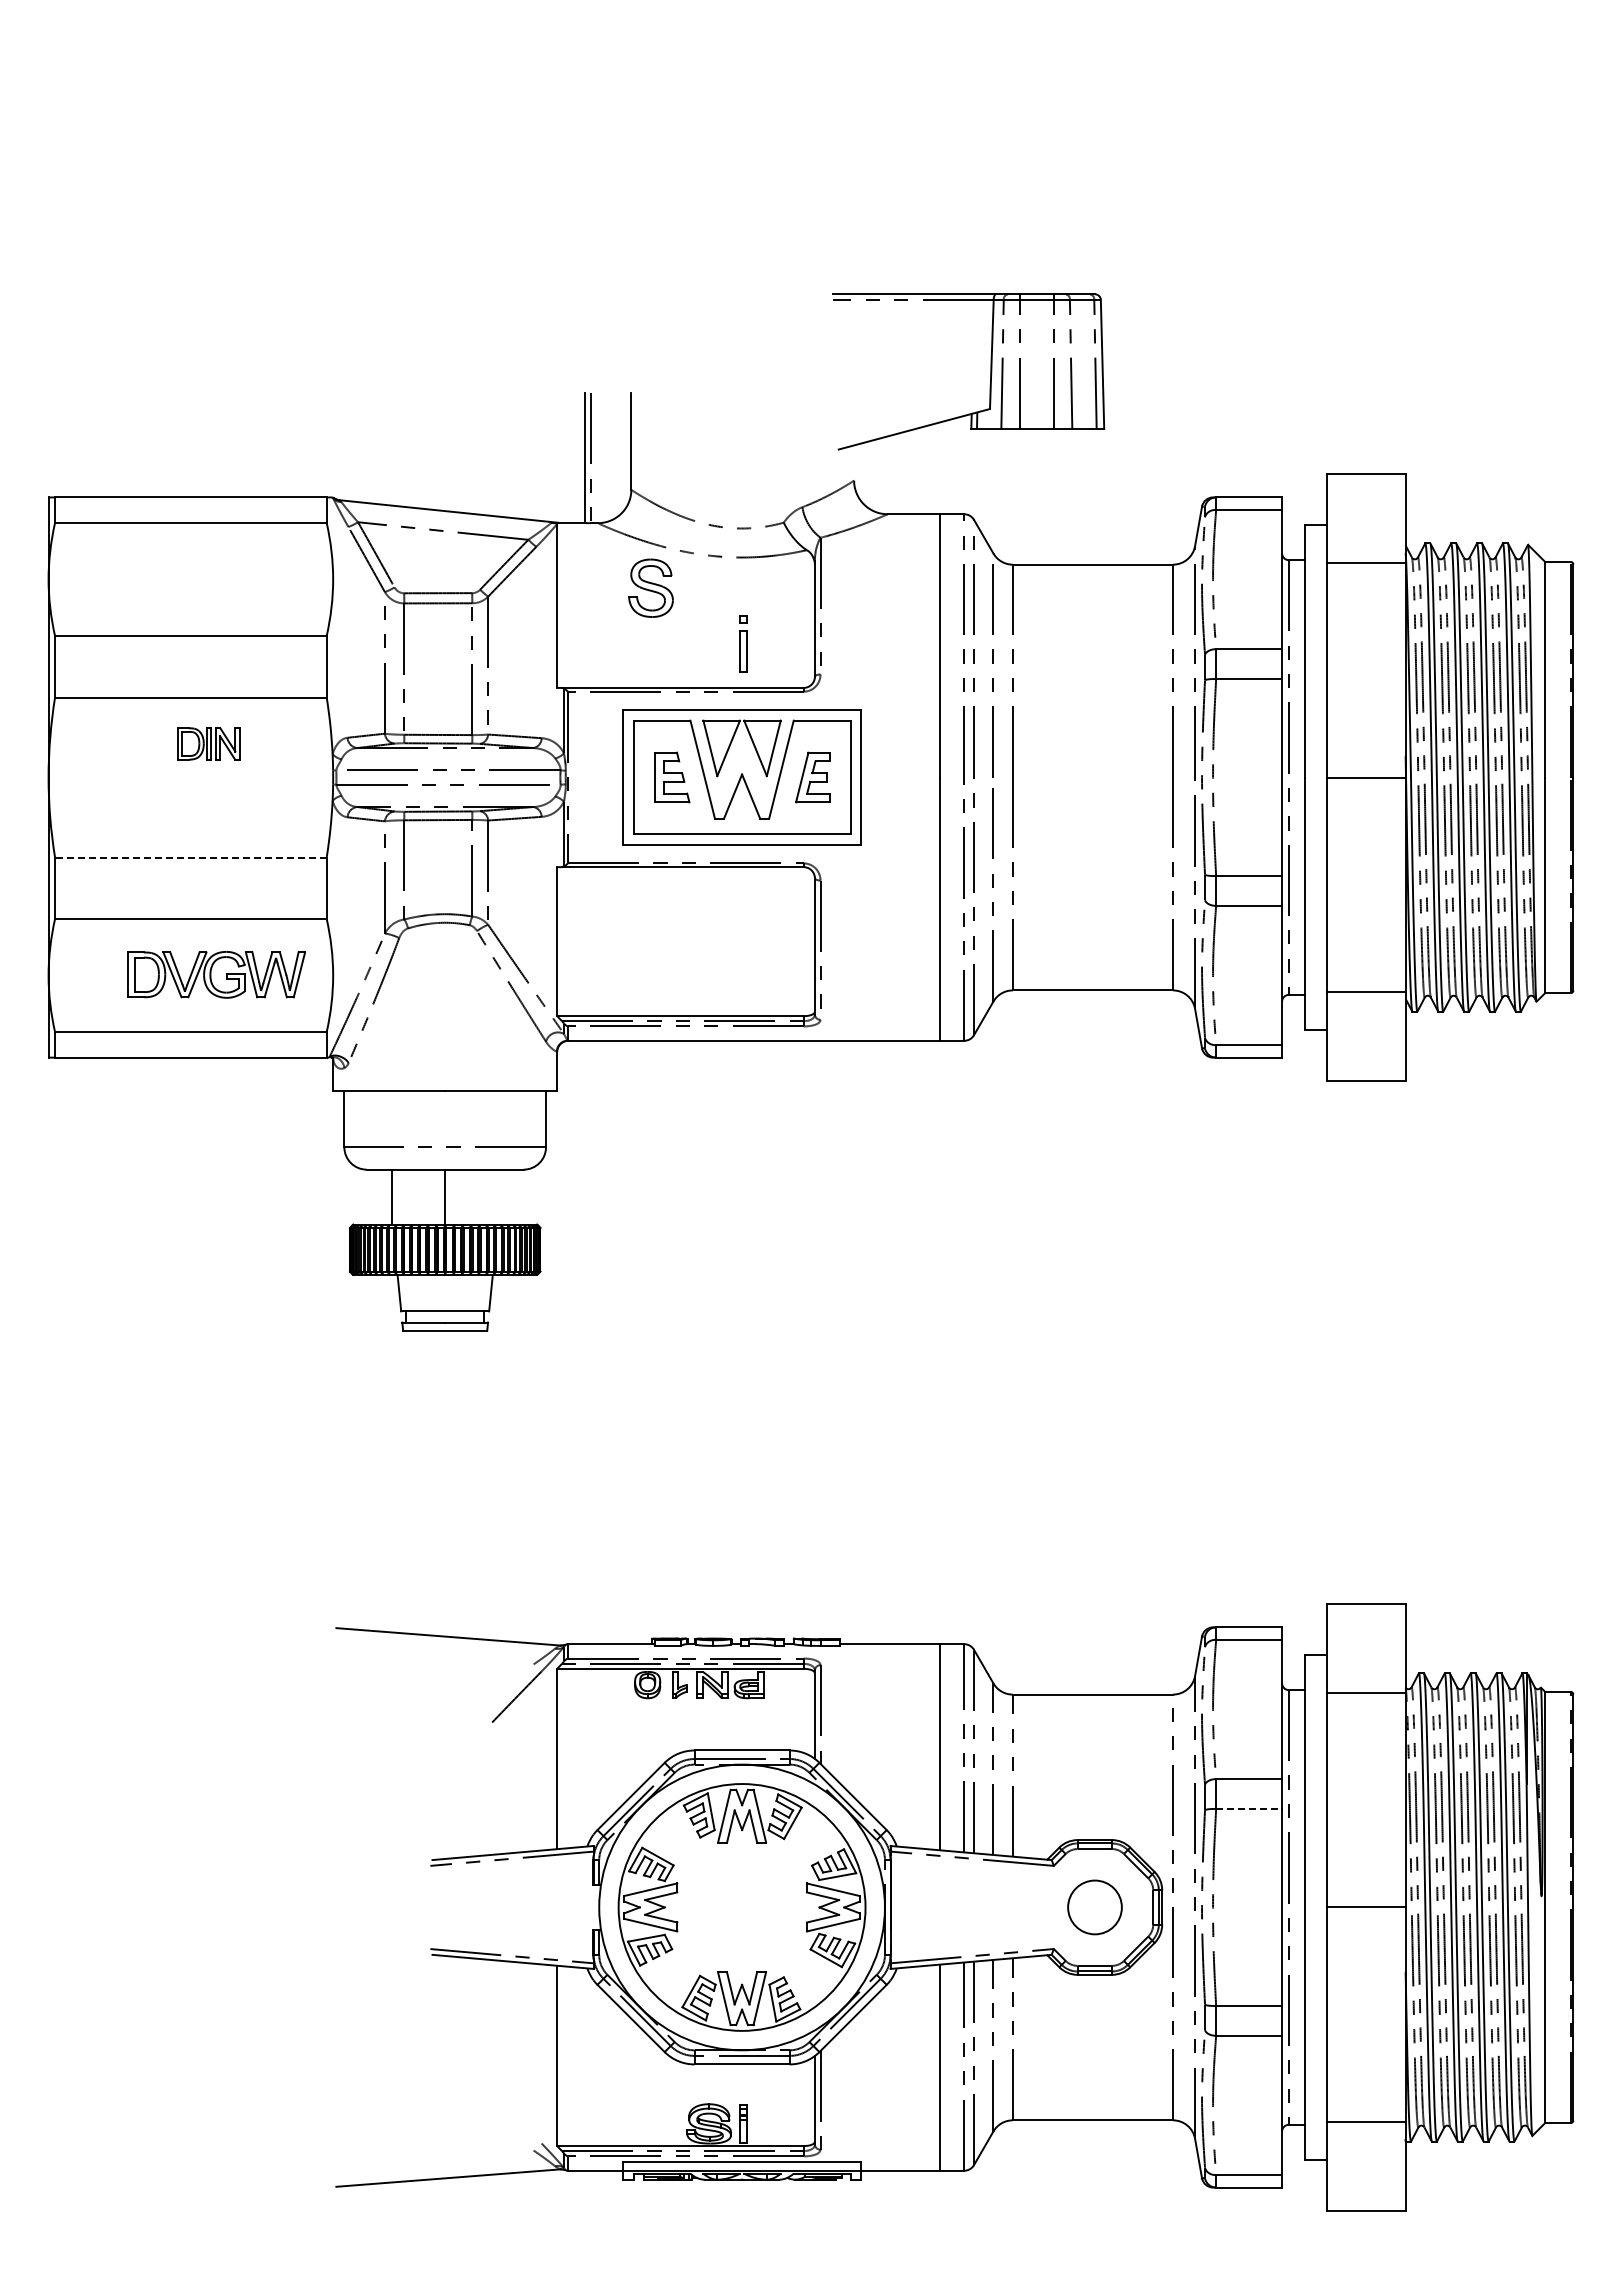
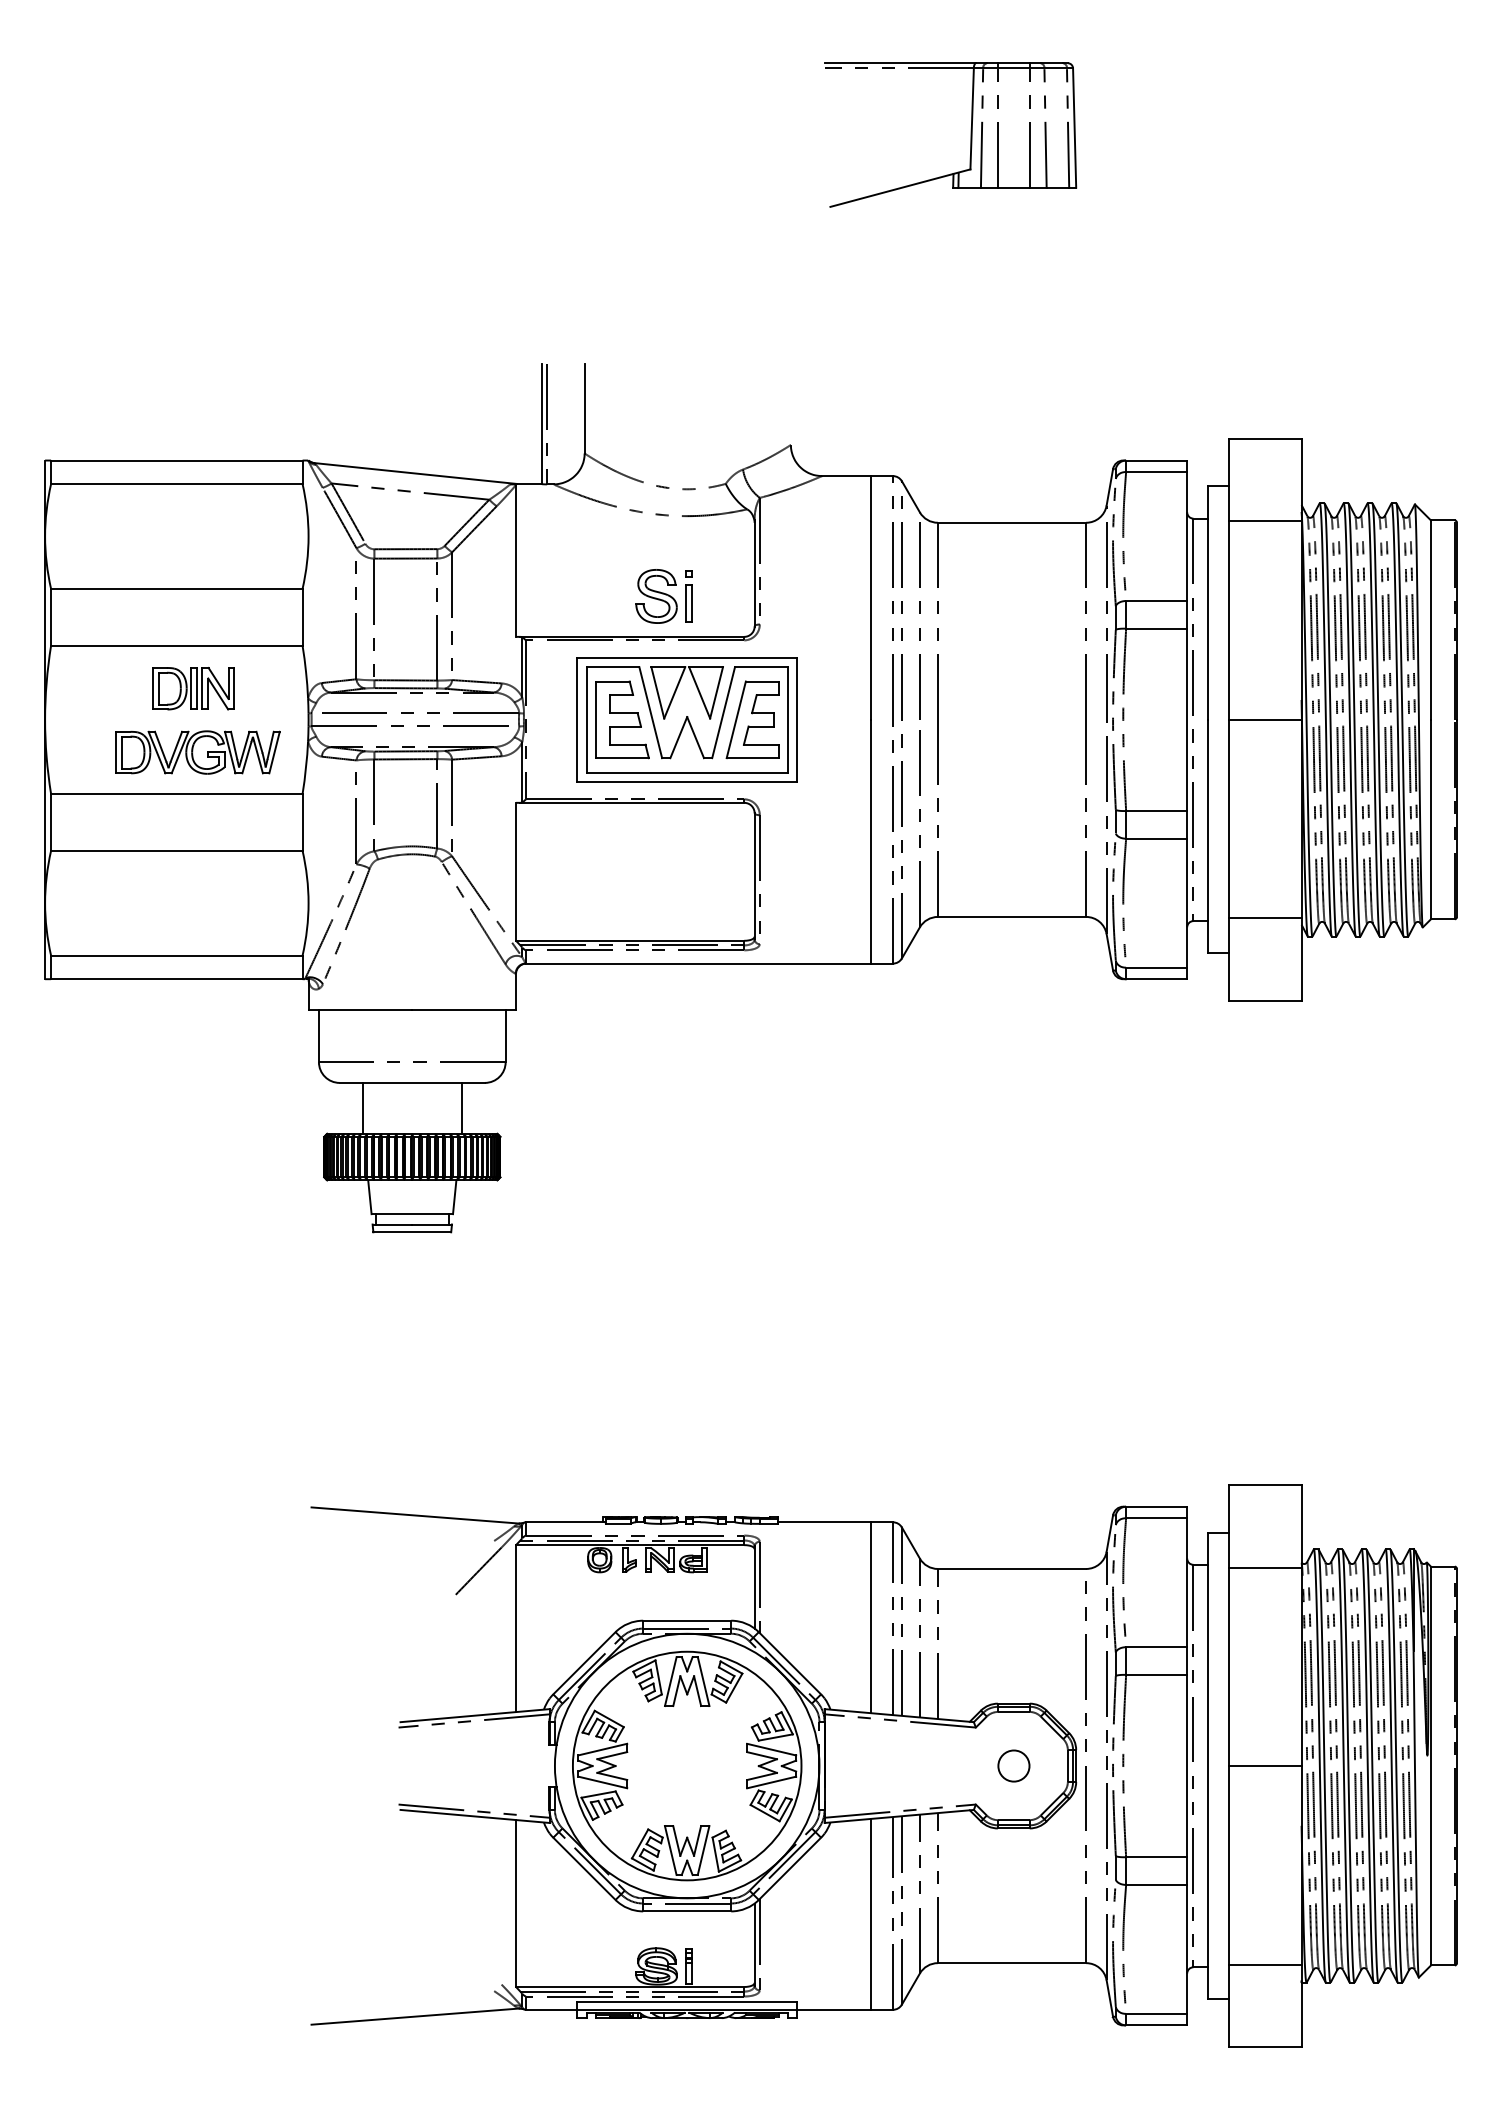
part: (990, 371) -> (970, 134), moved
part: (650, 587) -> (656, 595), moved
part: (208, 743) -> (193, 688), size x1.43
part: (672, 777) -> (622, 719), size x1.67
part: (812, 777) -> (752, 719), size x1.67
line: (190, 857) -> (176, 793), dashed -> solid
part: (216, 974) -> (197, 752), moved
line: (445, 1196) -> (461, 1107), moved
line: (1249, 1809) -> (1157, 1675), dashed -> solid
circle: (1094, 1907) -> (1013, 1766), size x0.62

